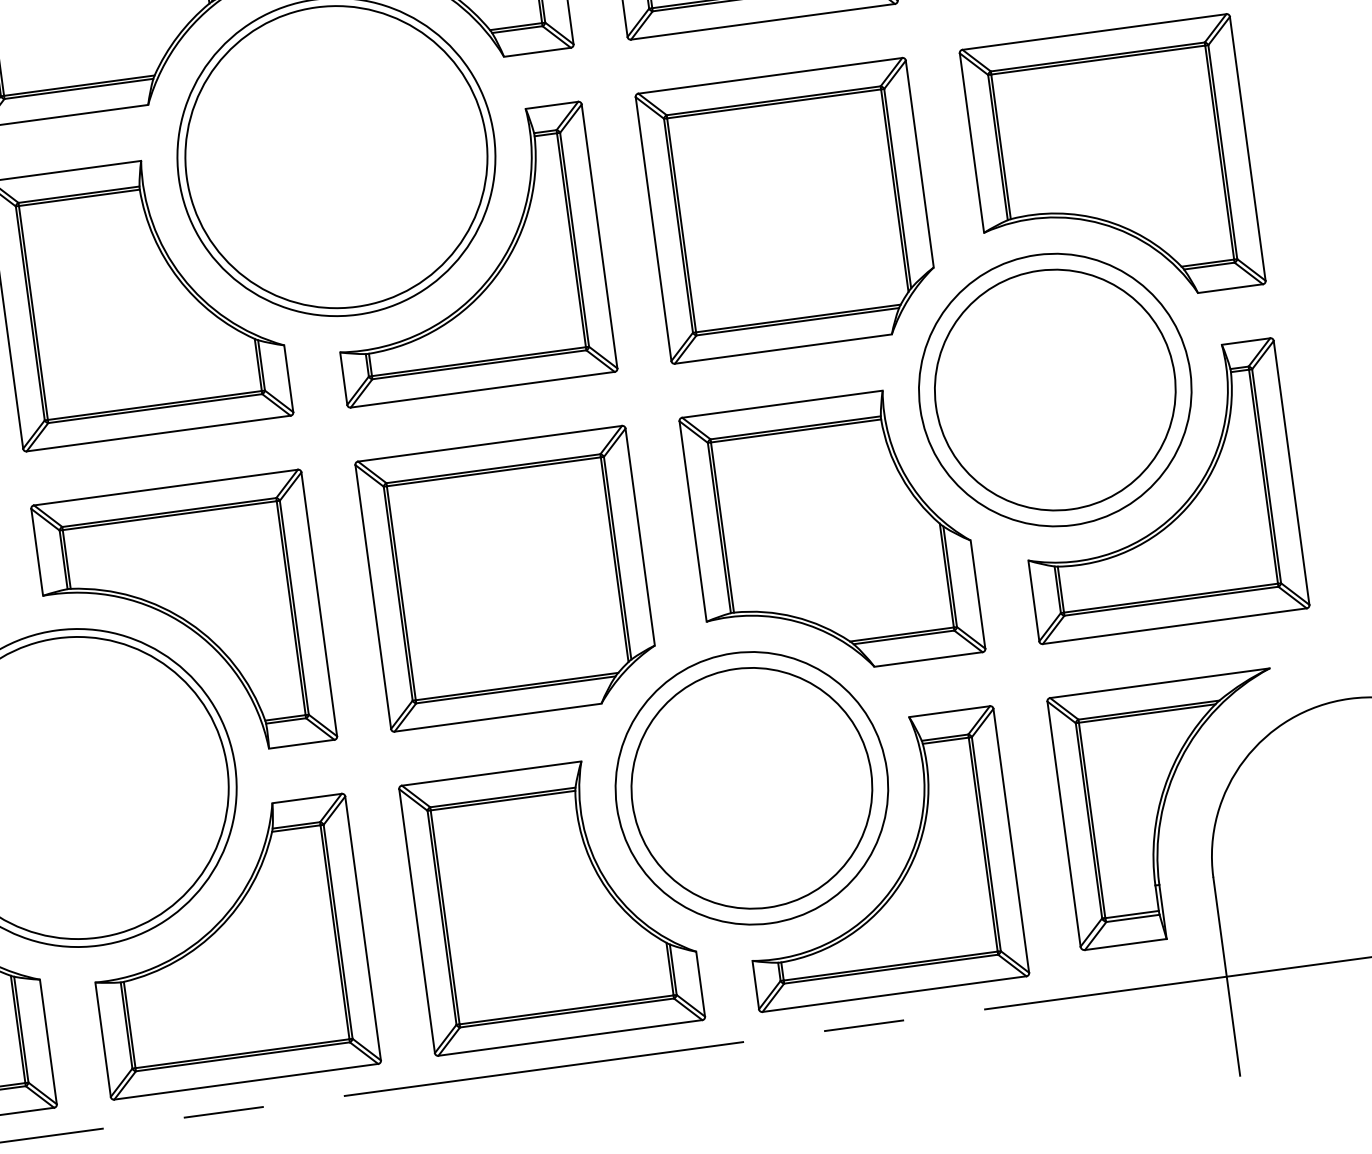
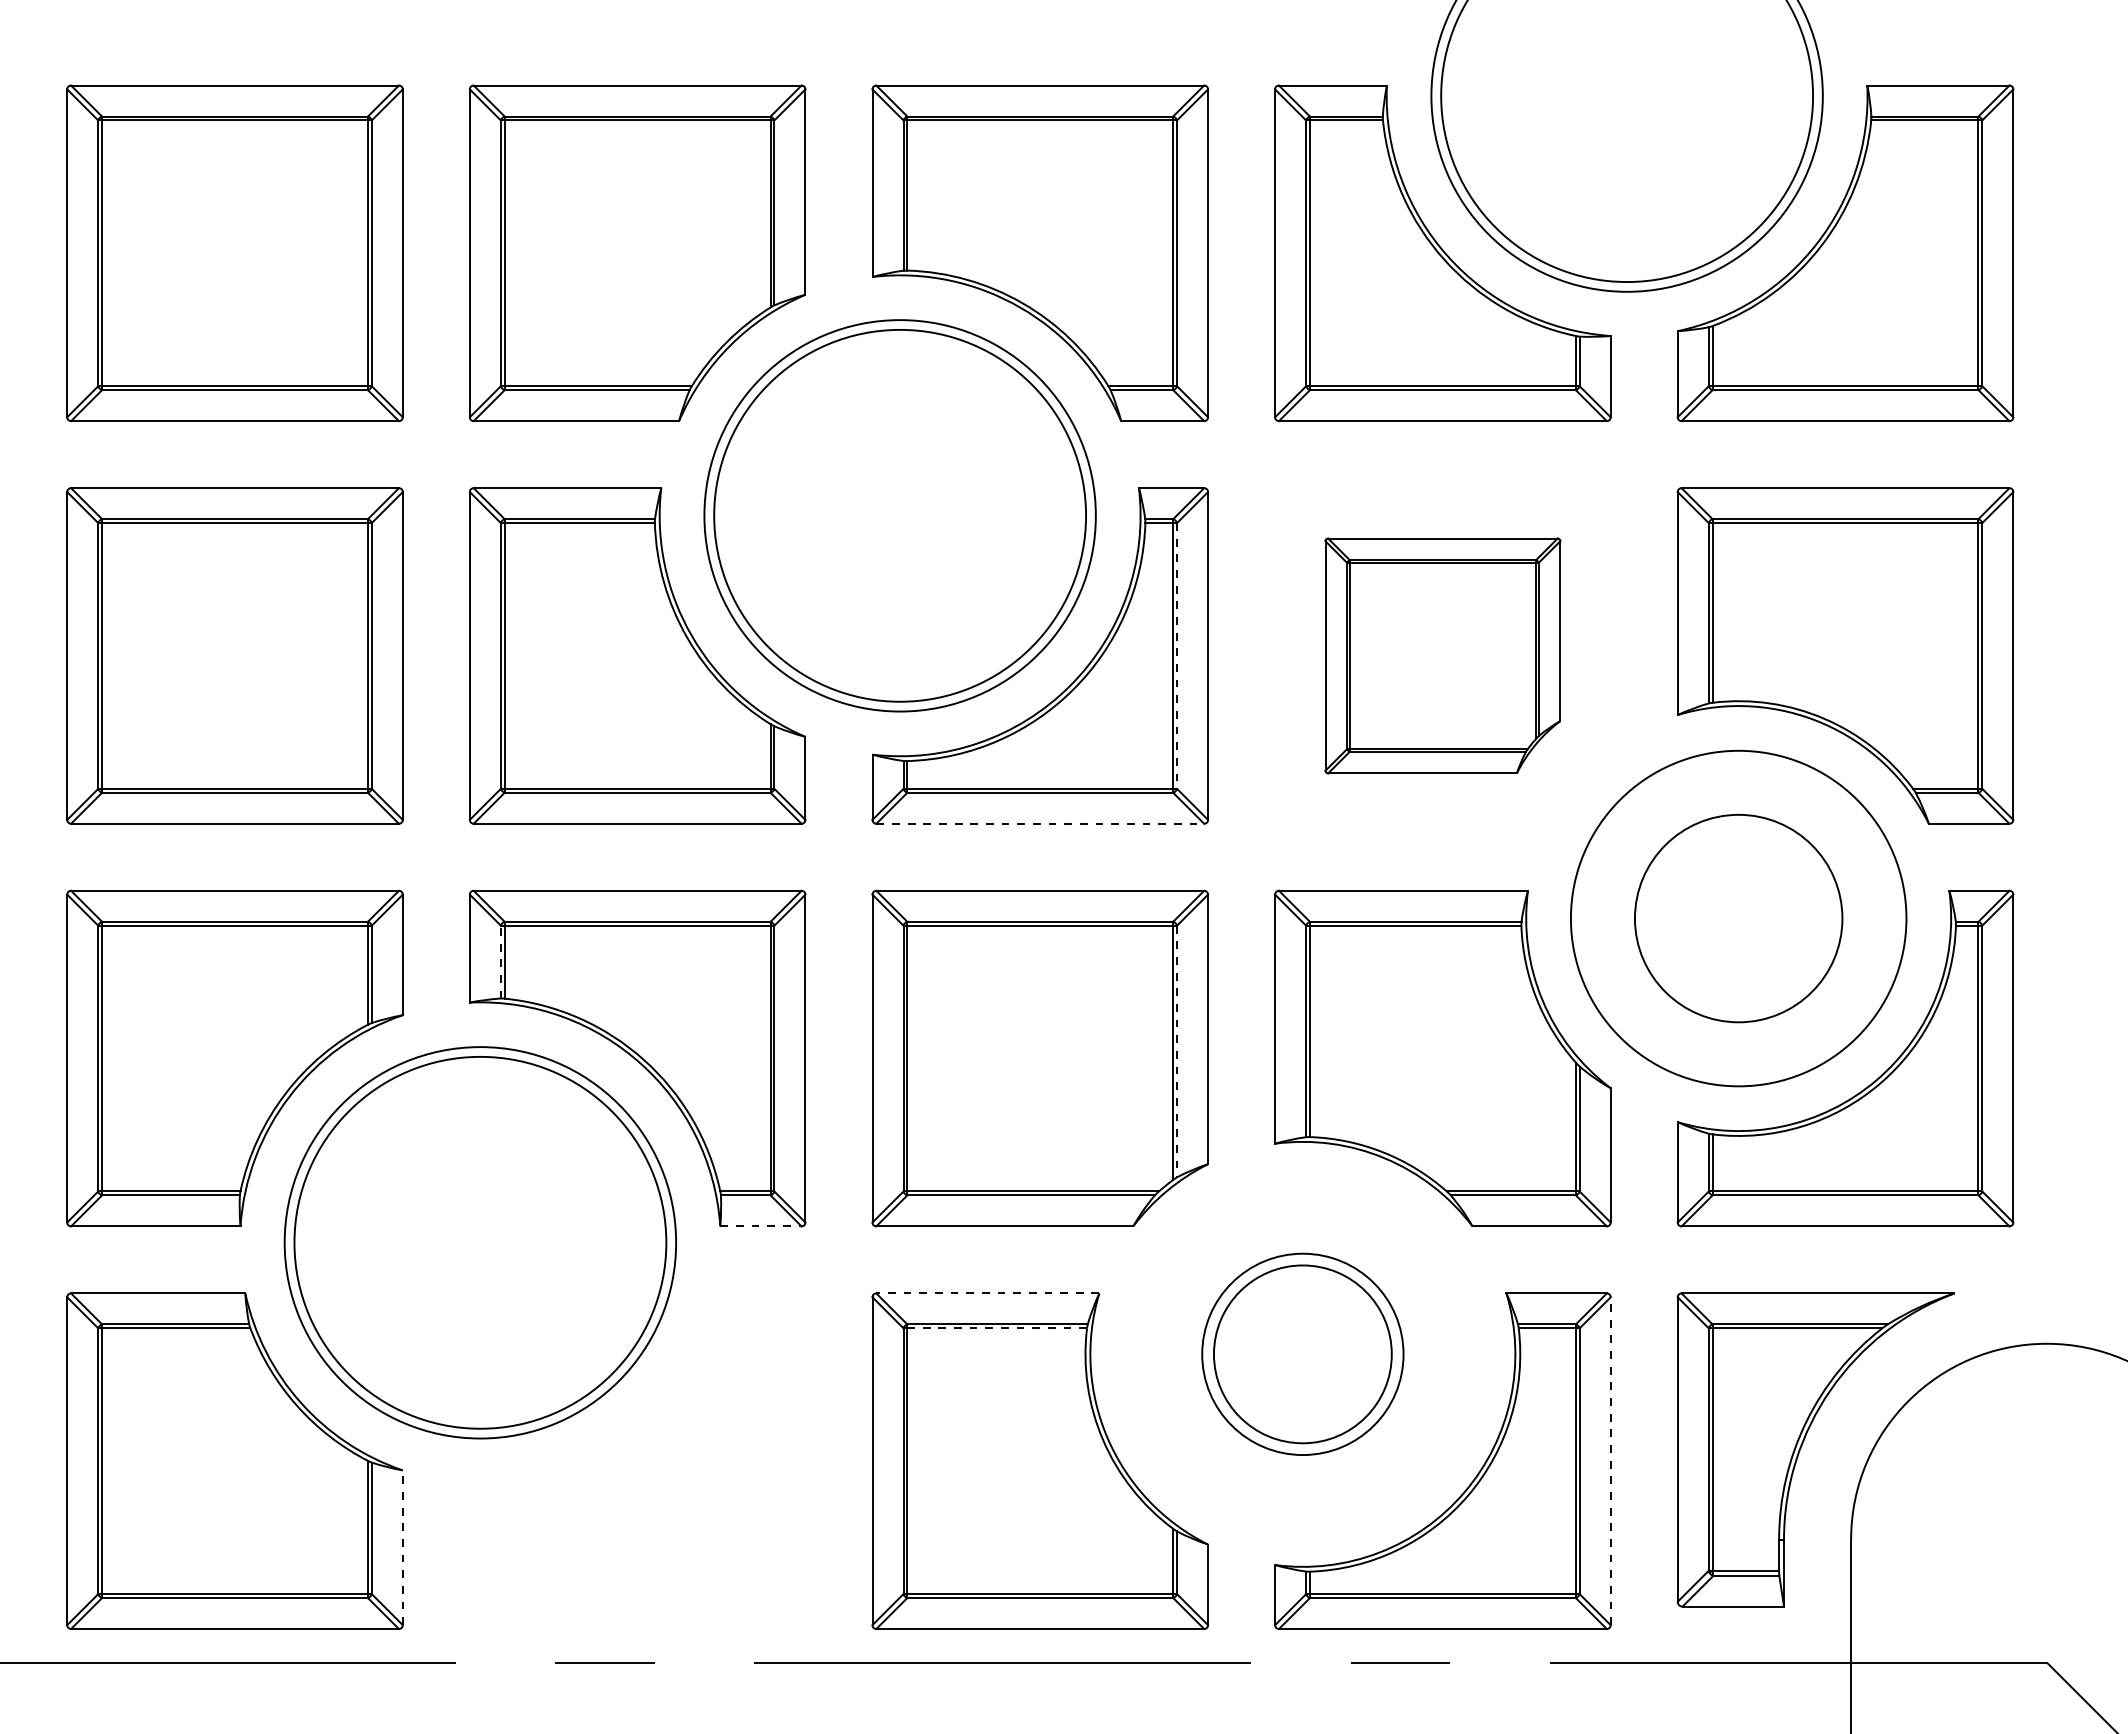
part: (788, 210) -> (1442, 655), size x0.7
line: (574, 239) -> (1177, 655), solid -> dashed
line: (482, 389) -> (1040, 823), solid -> dashed
circle: (1055, 390) -> (1738, 918), size x0.7
line: (618, 558) -> (1177, 1051), solid -> dashed
line: (63, 559) -> (500, 961), solid -> dashed
line: (301, 744) -> (760, 1226), solid -> dashed
line: (491, 773) -> (987, 1293), solid -> dashed
circle: (751, 788) -> (1302, 1354), size x0.6
circle: (751, 788) -> (1302, 1354), size x0.6
line: (503, 800) -> (997, 1328), solid -> dashed
line: (1011, 841) -> (1610, 1461), solid -> dashed
part: (227, 946) -> (637, 1461), removed
line: (48, 1041) -> (402, 1547), solid -> dashed

